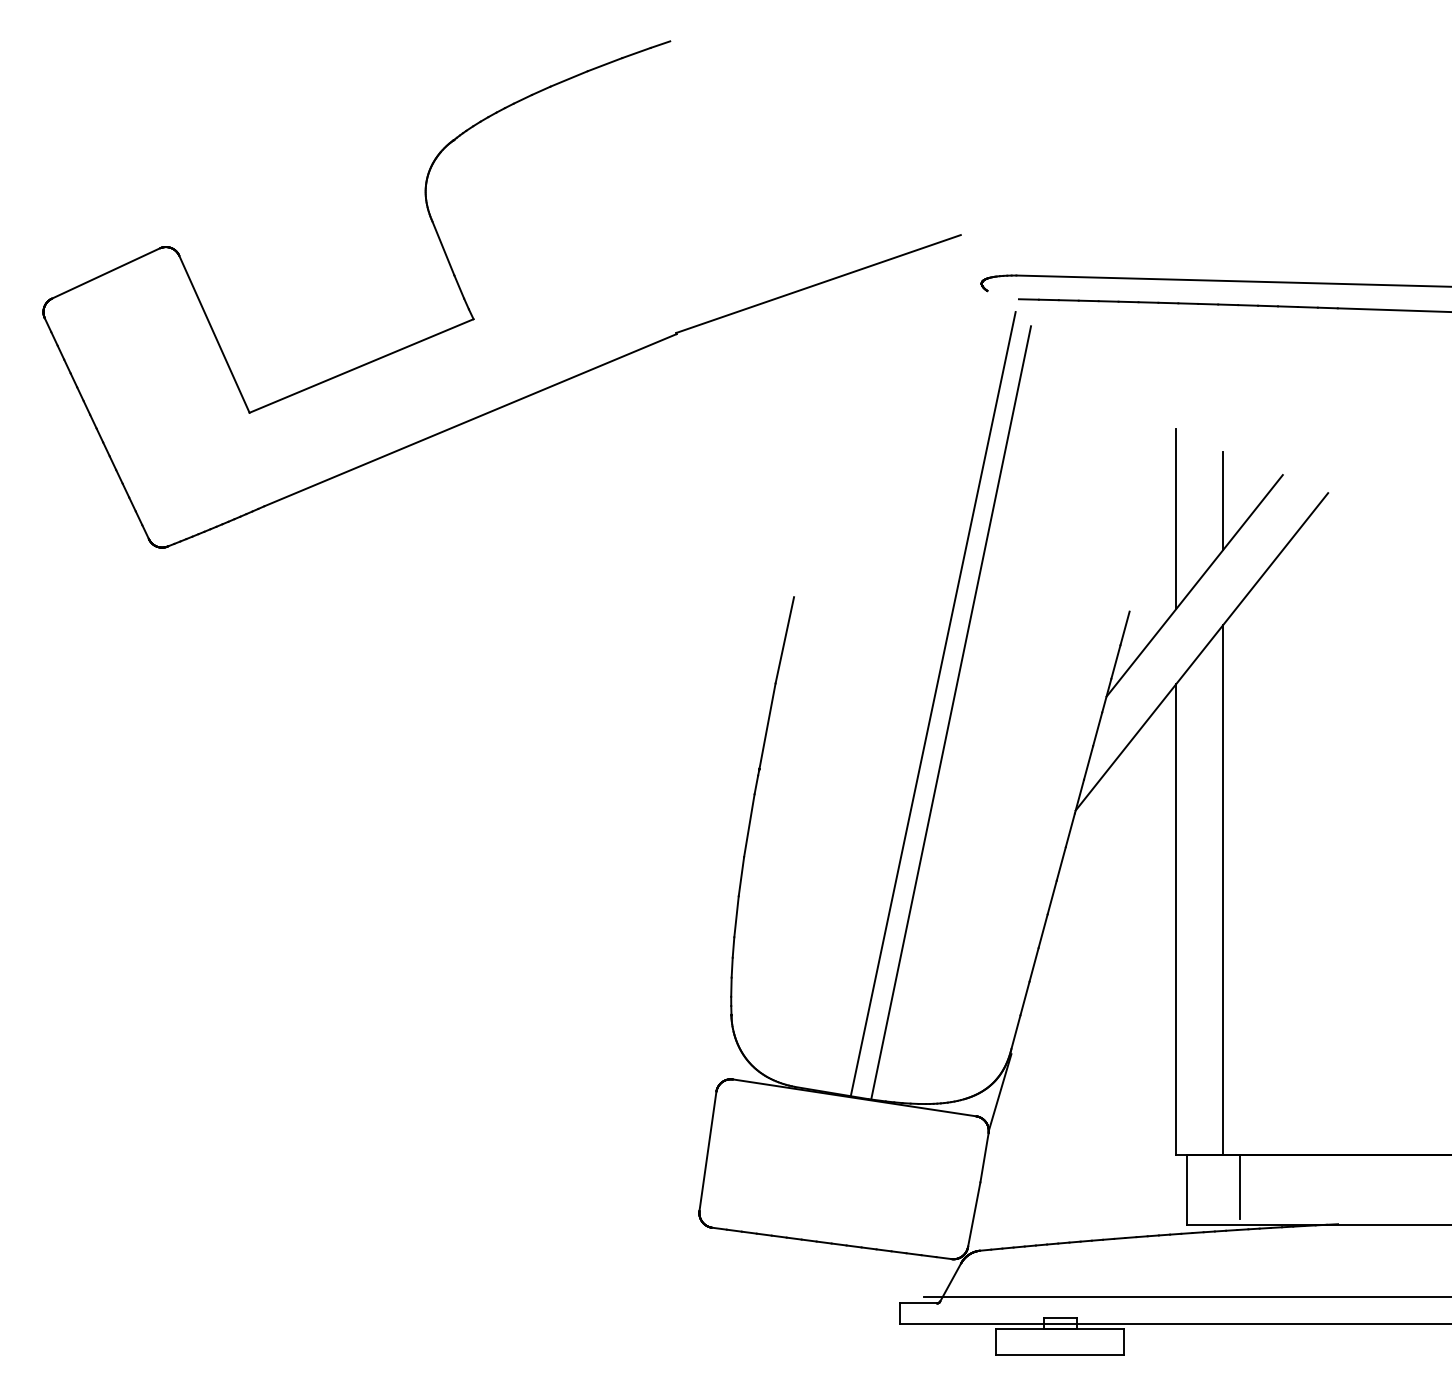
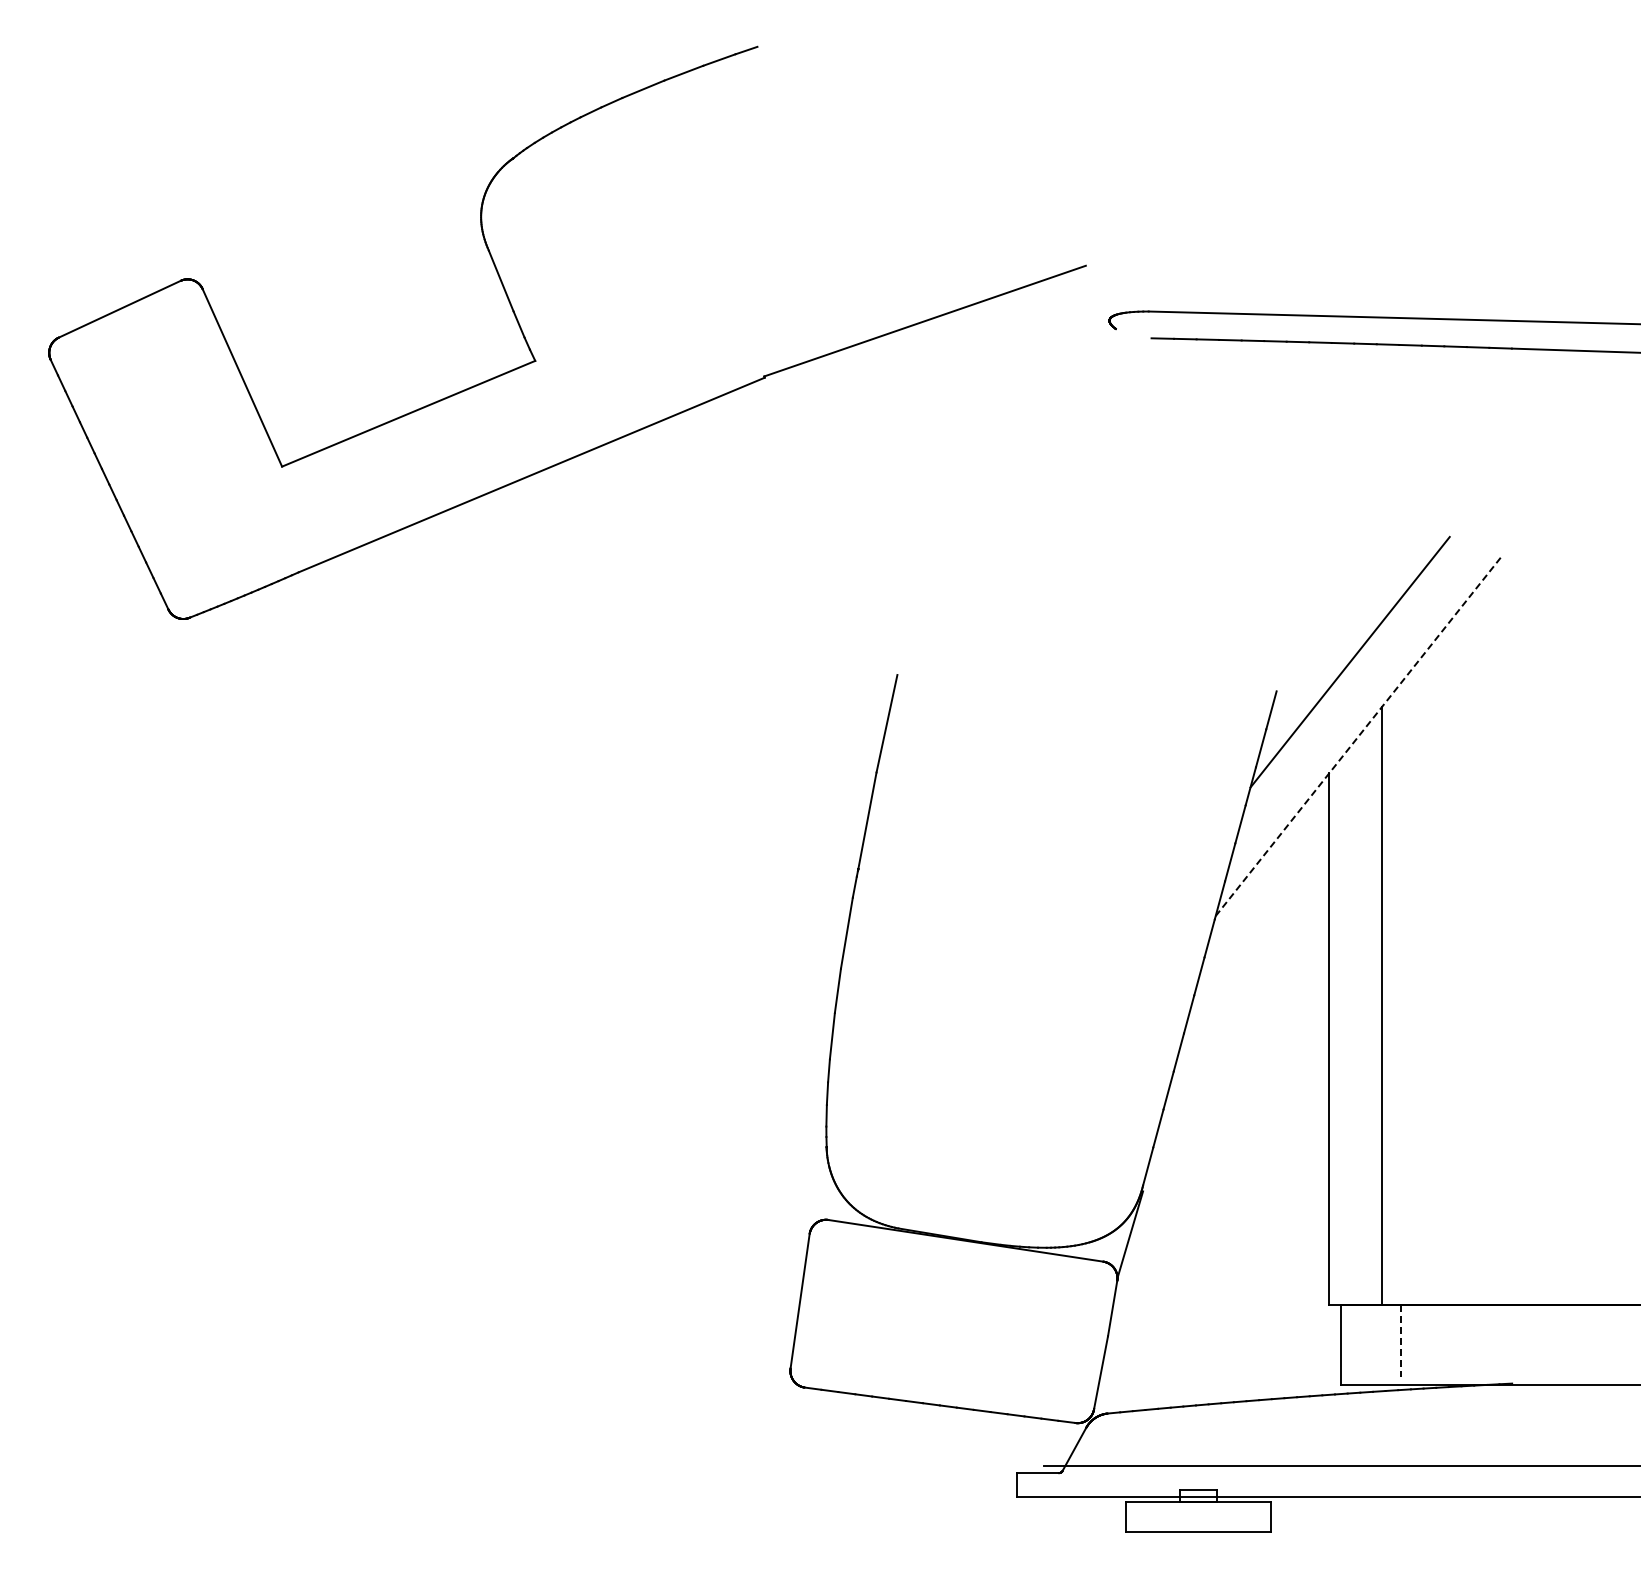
line: (1223, 500) -> (1382, 565), removed
line: (1176, 518) -> (1329, 586), removed
line: (1202, 651) -> (1358, 736), solid -> dashed
line: (933, 703) -> (1054, 795), removed
line: (950, 712) -> (1074, 805), removed
line: (1240, 1186) -> (1401, 1341), solid -> dashed

